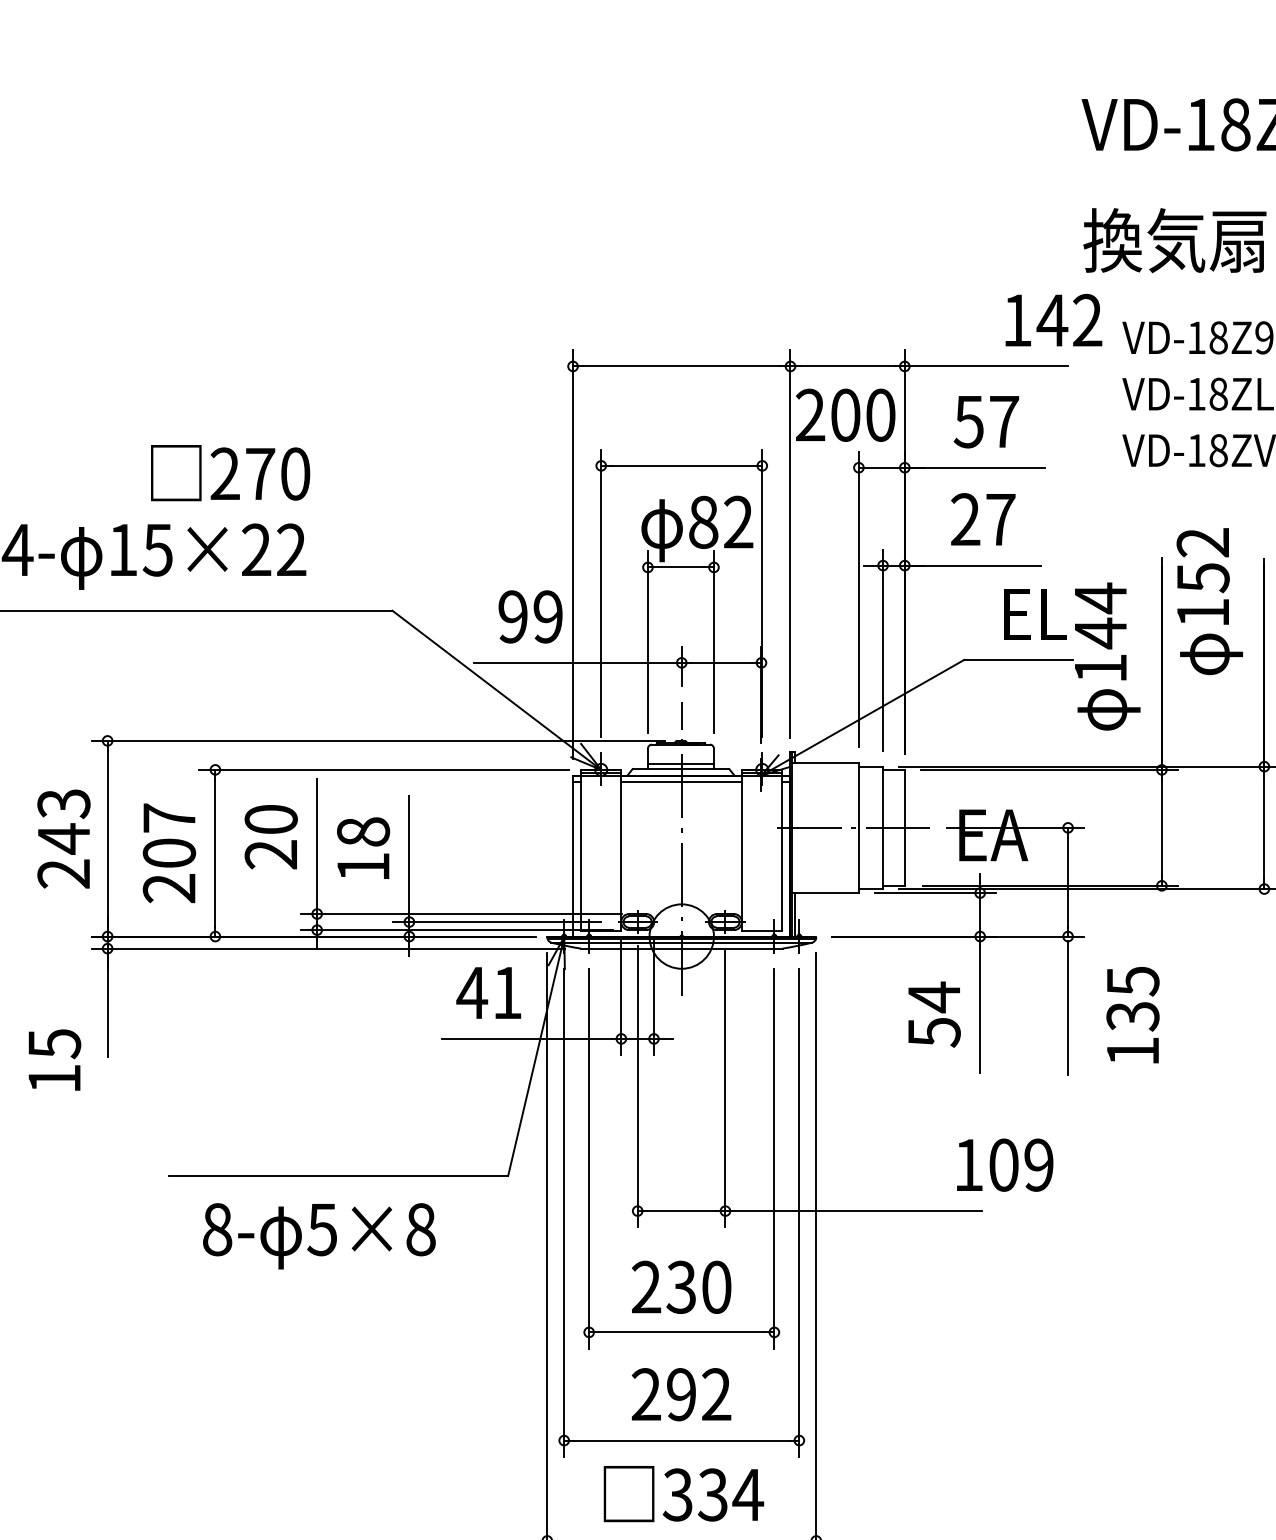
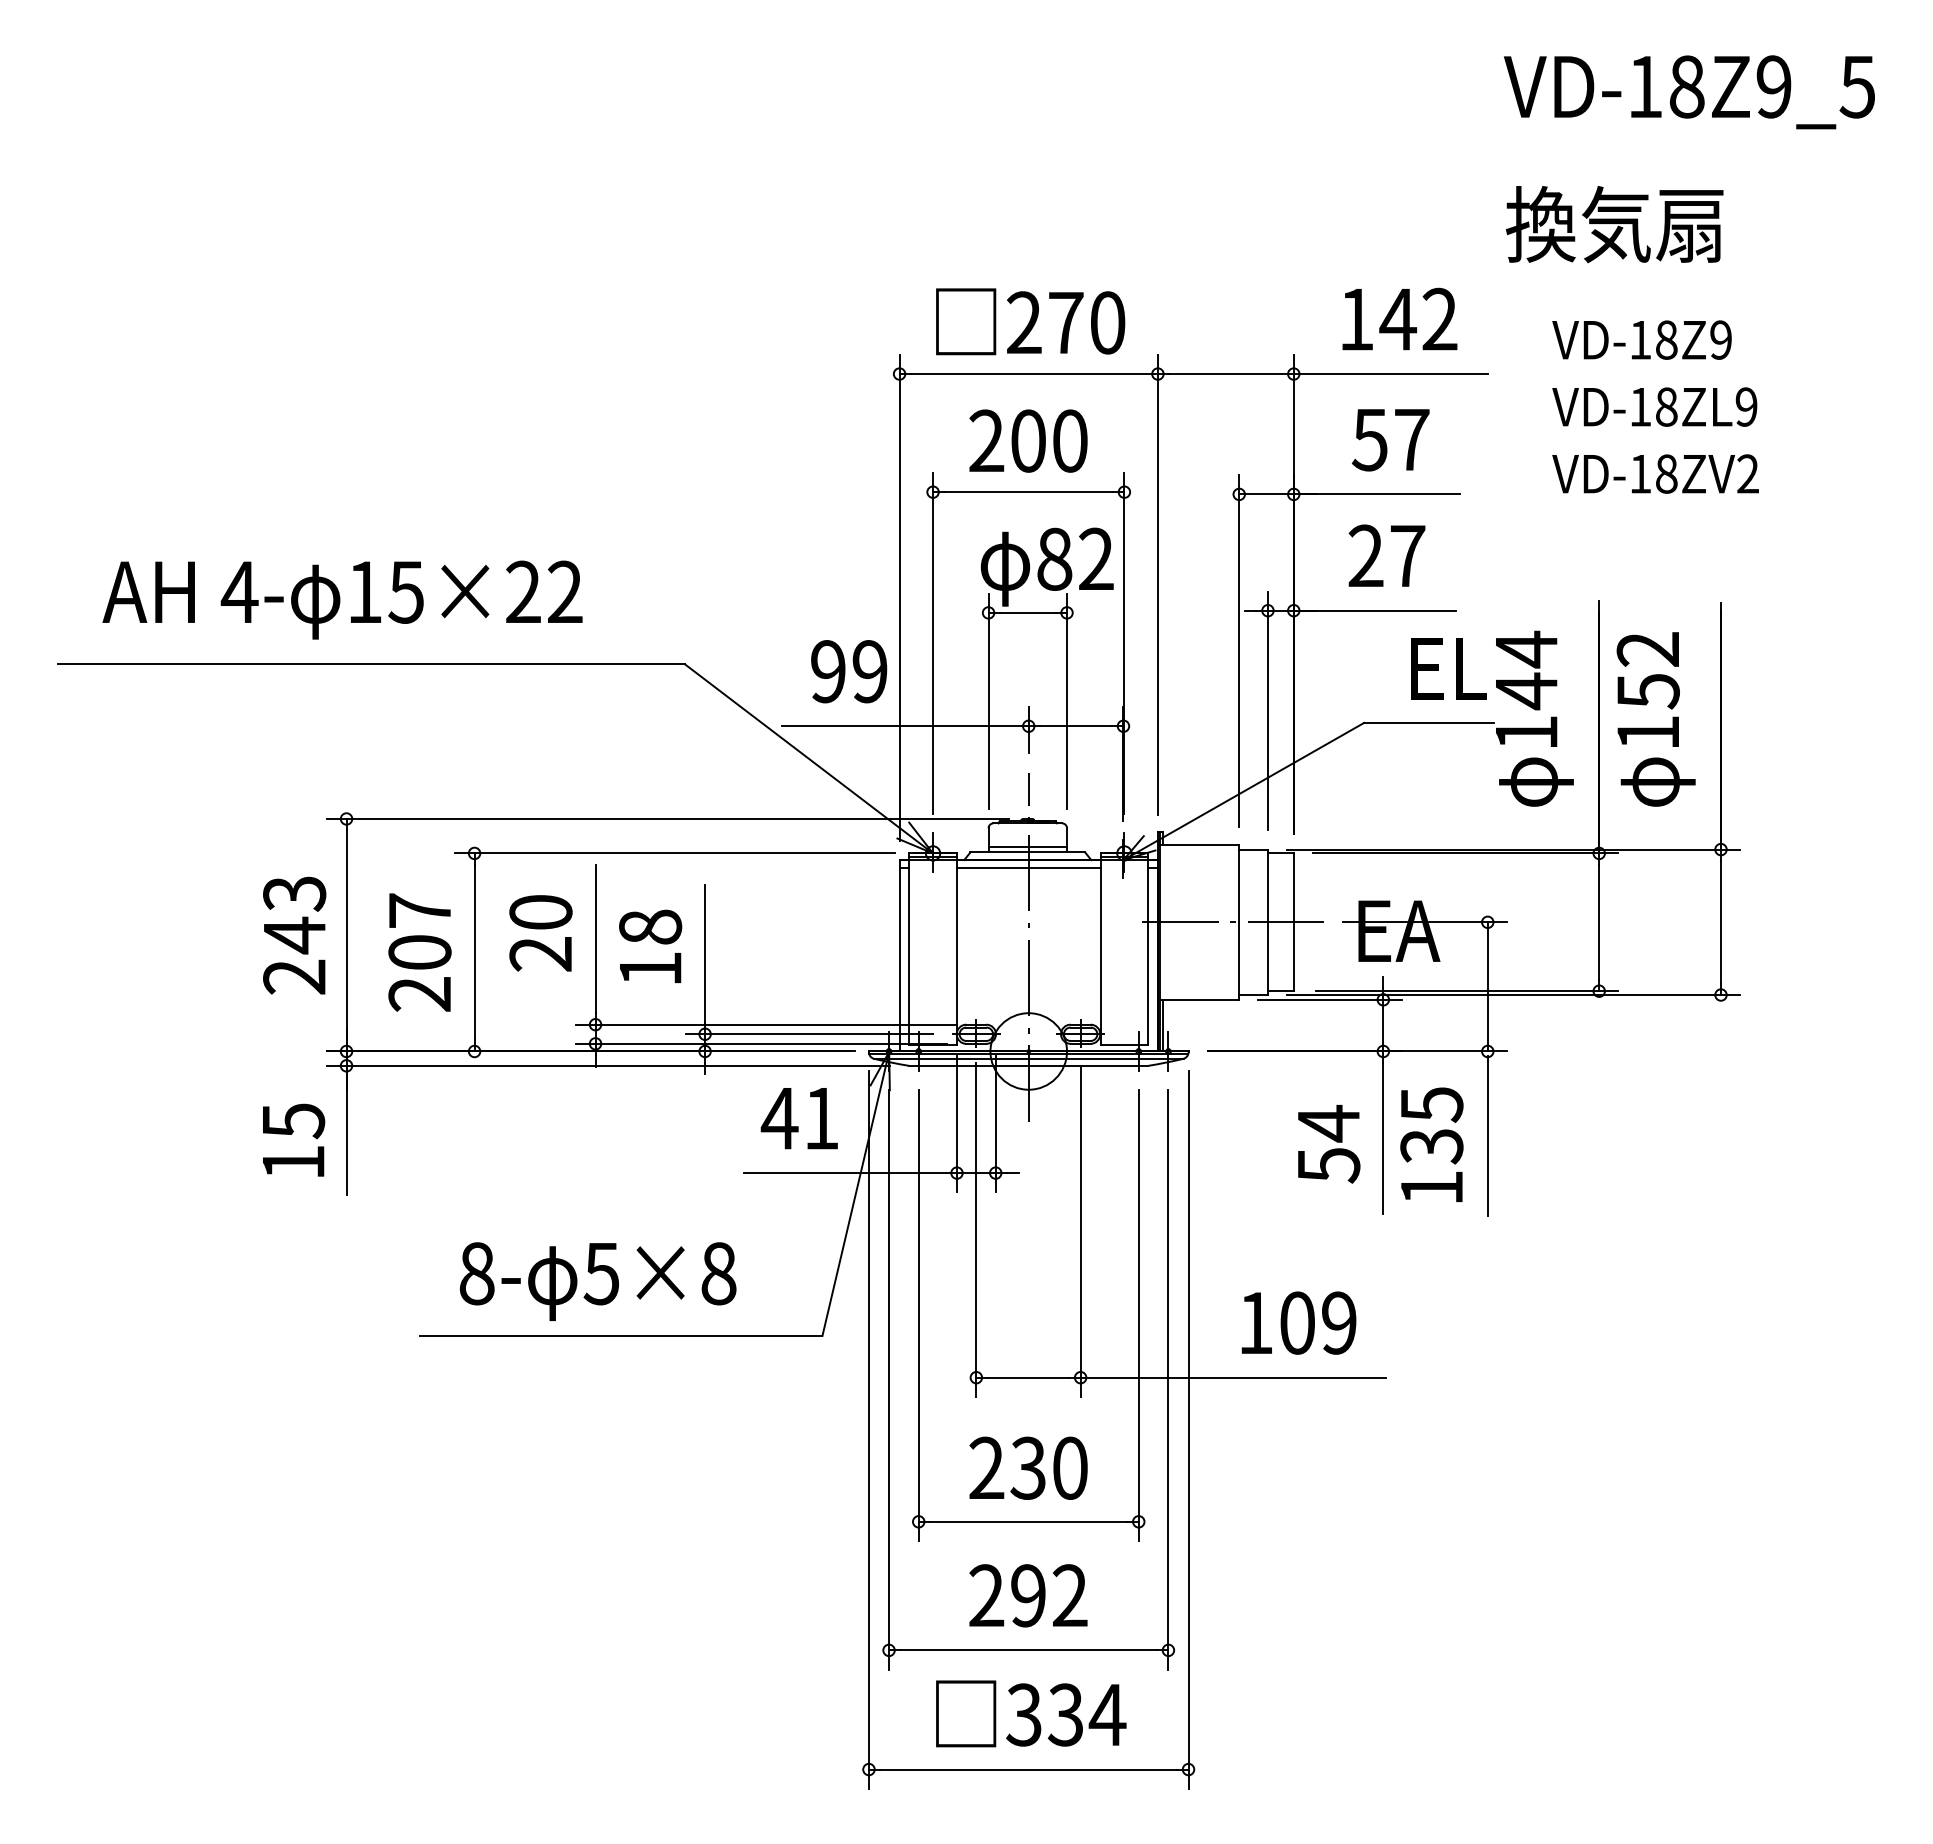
text: (1053, 319) -> (1399, 318), moved
text: (845, 414) -> (1028, 440), moved
text: (230, 472) -> (1030, 321), moved
text: (1209, 601) -> (1655, 719), moved
text: (1132, 1014) -> (1431, 1144), moved
text: (55, 1059) -> (294, 1139), moved
text: (1004, 1164) -> (1298, 1322), moved
text: (318, 1236) -> (597, 1281), moved

